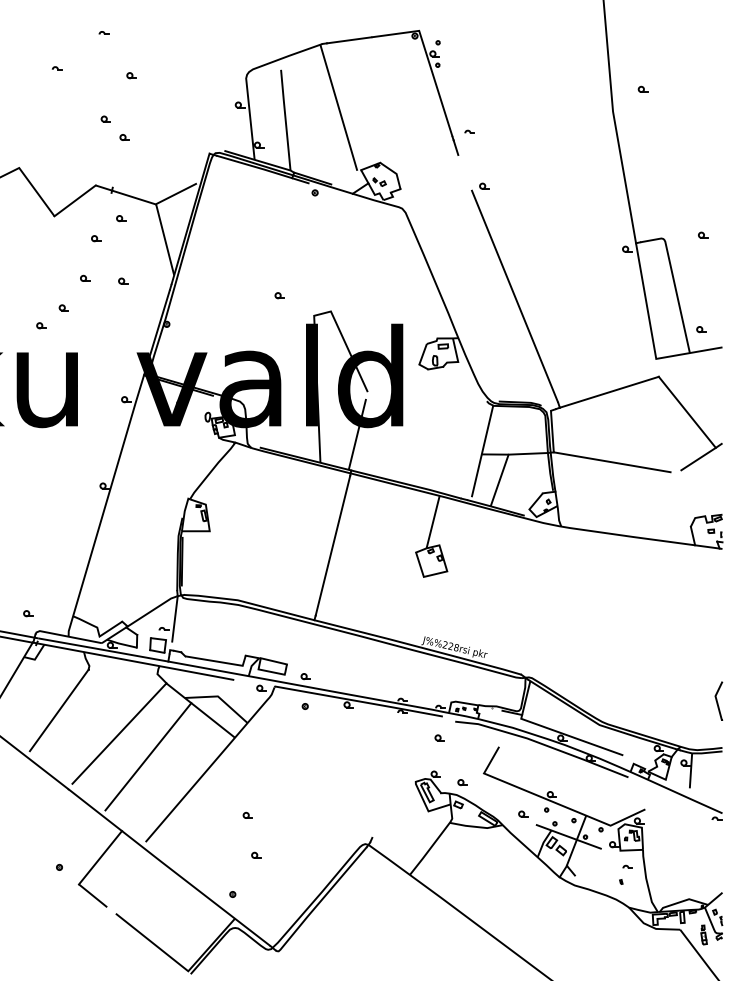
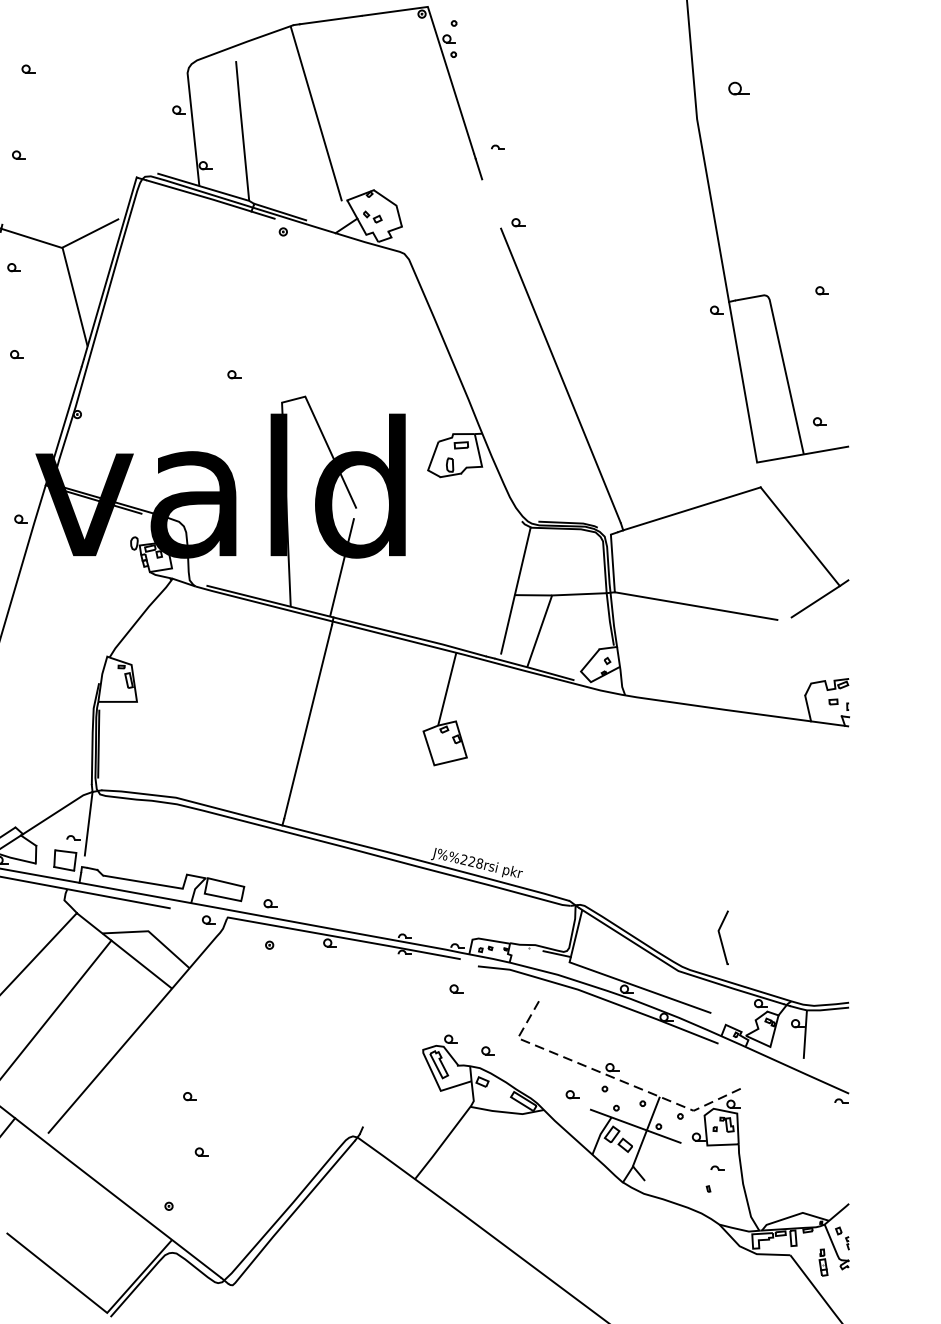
part: (642, 88) -> (738, 86), size x1.6
line: (717, 700) -> (721, 936), moved
line: (551, 801) -> (611, 1077), solid -> dashed

